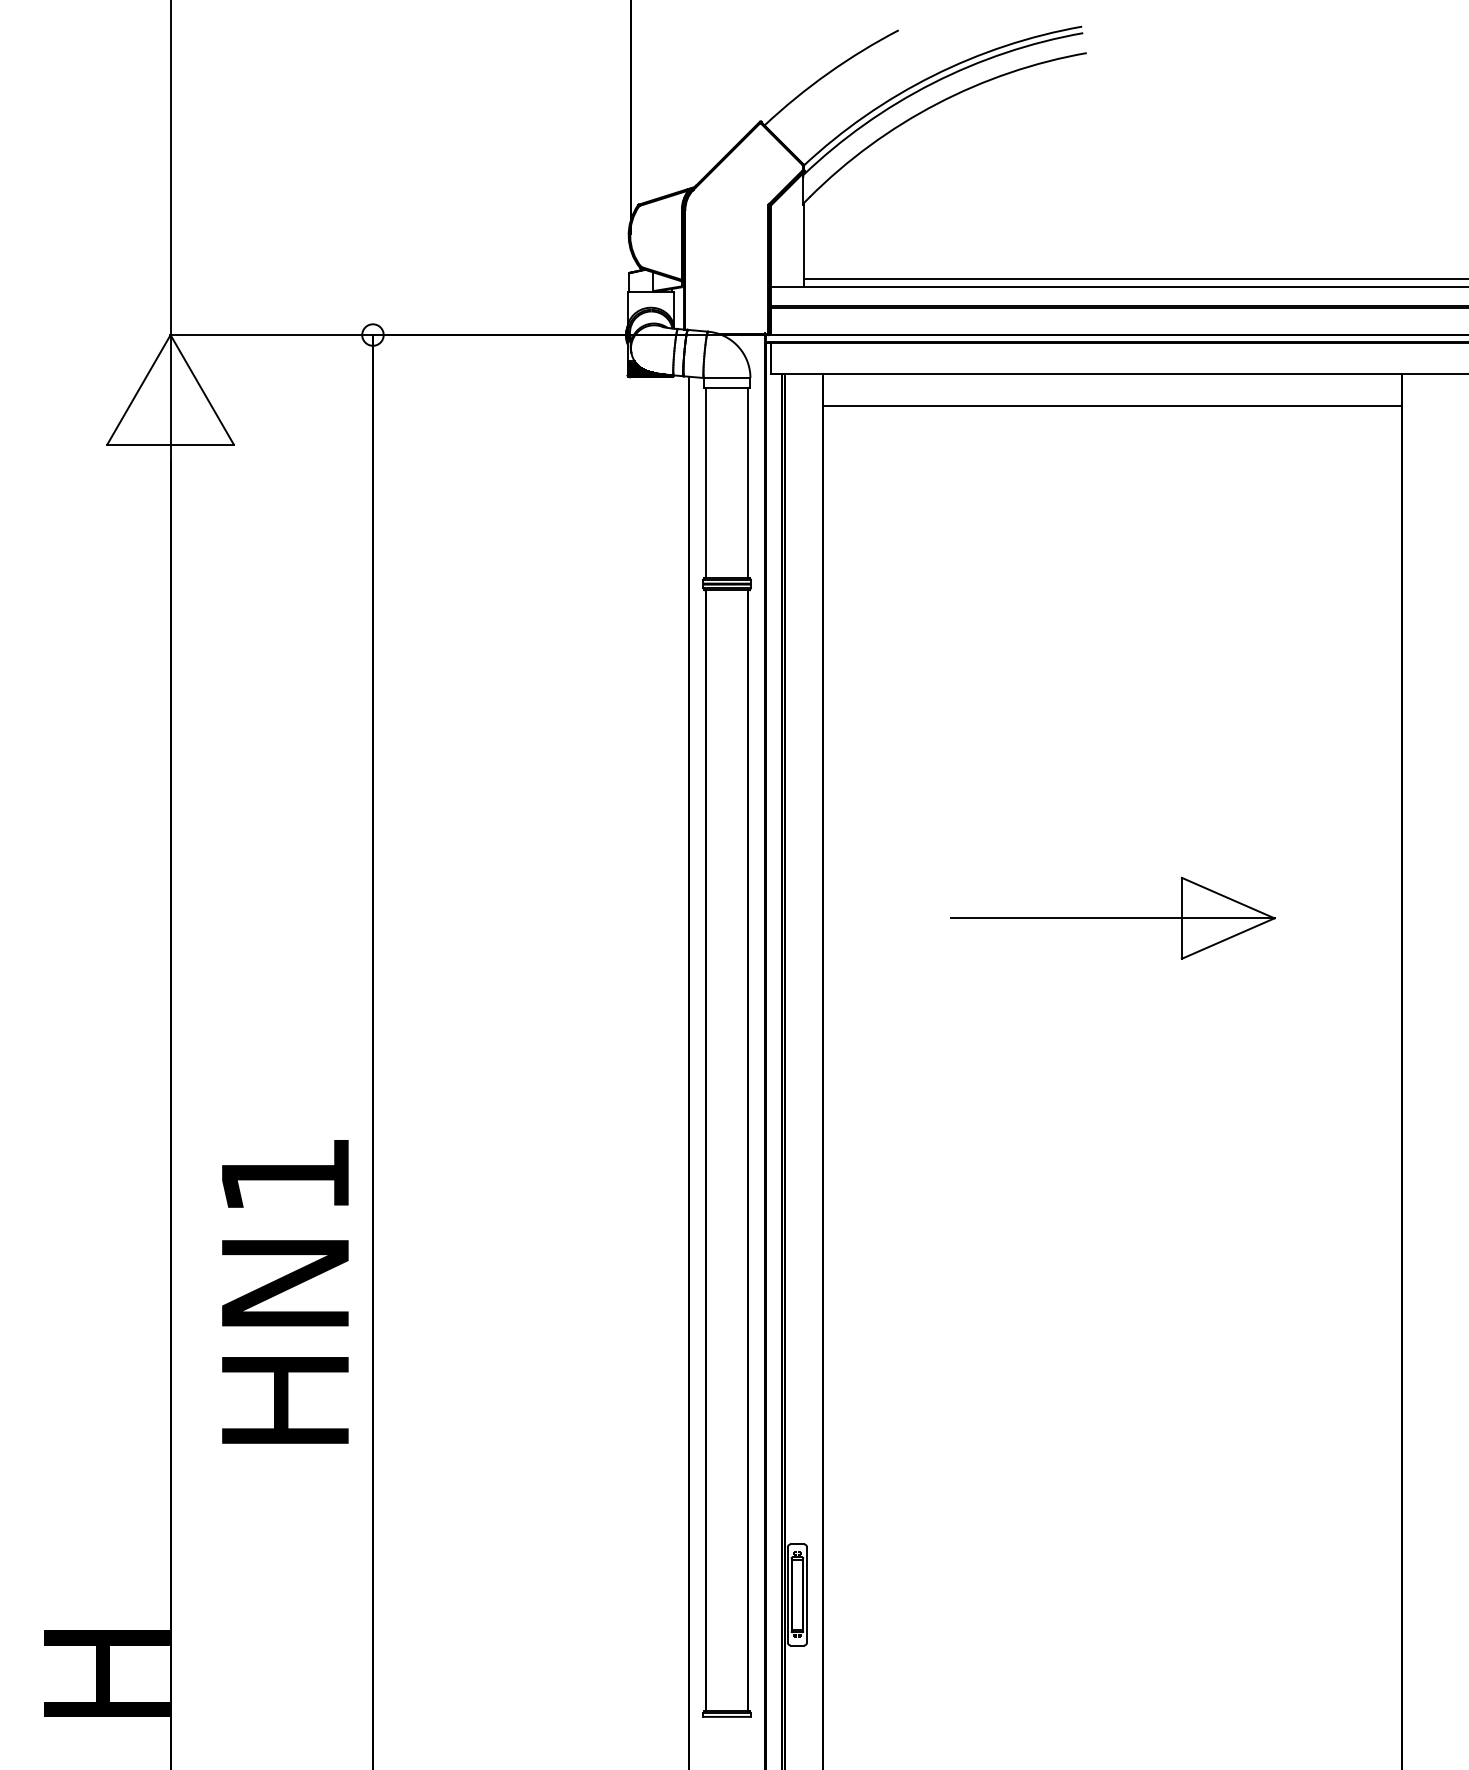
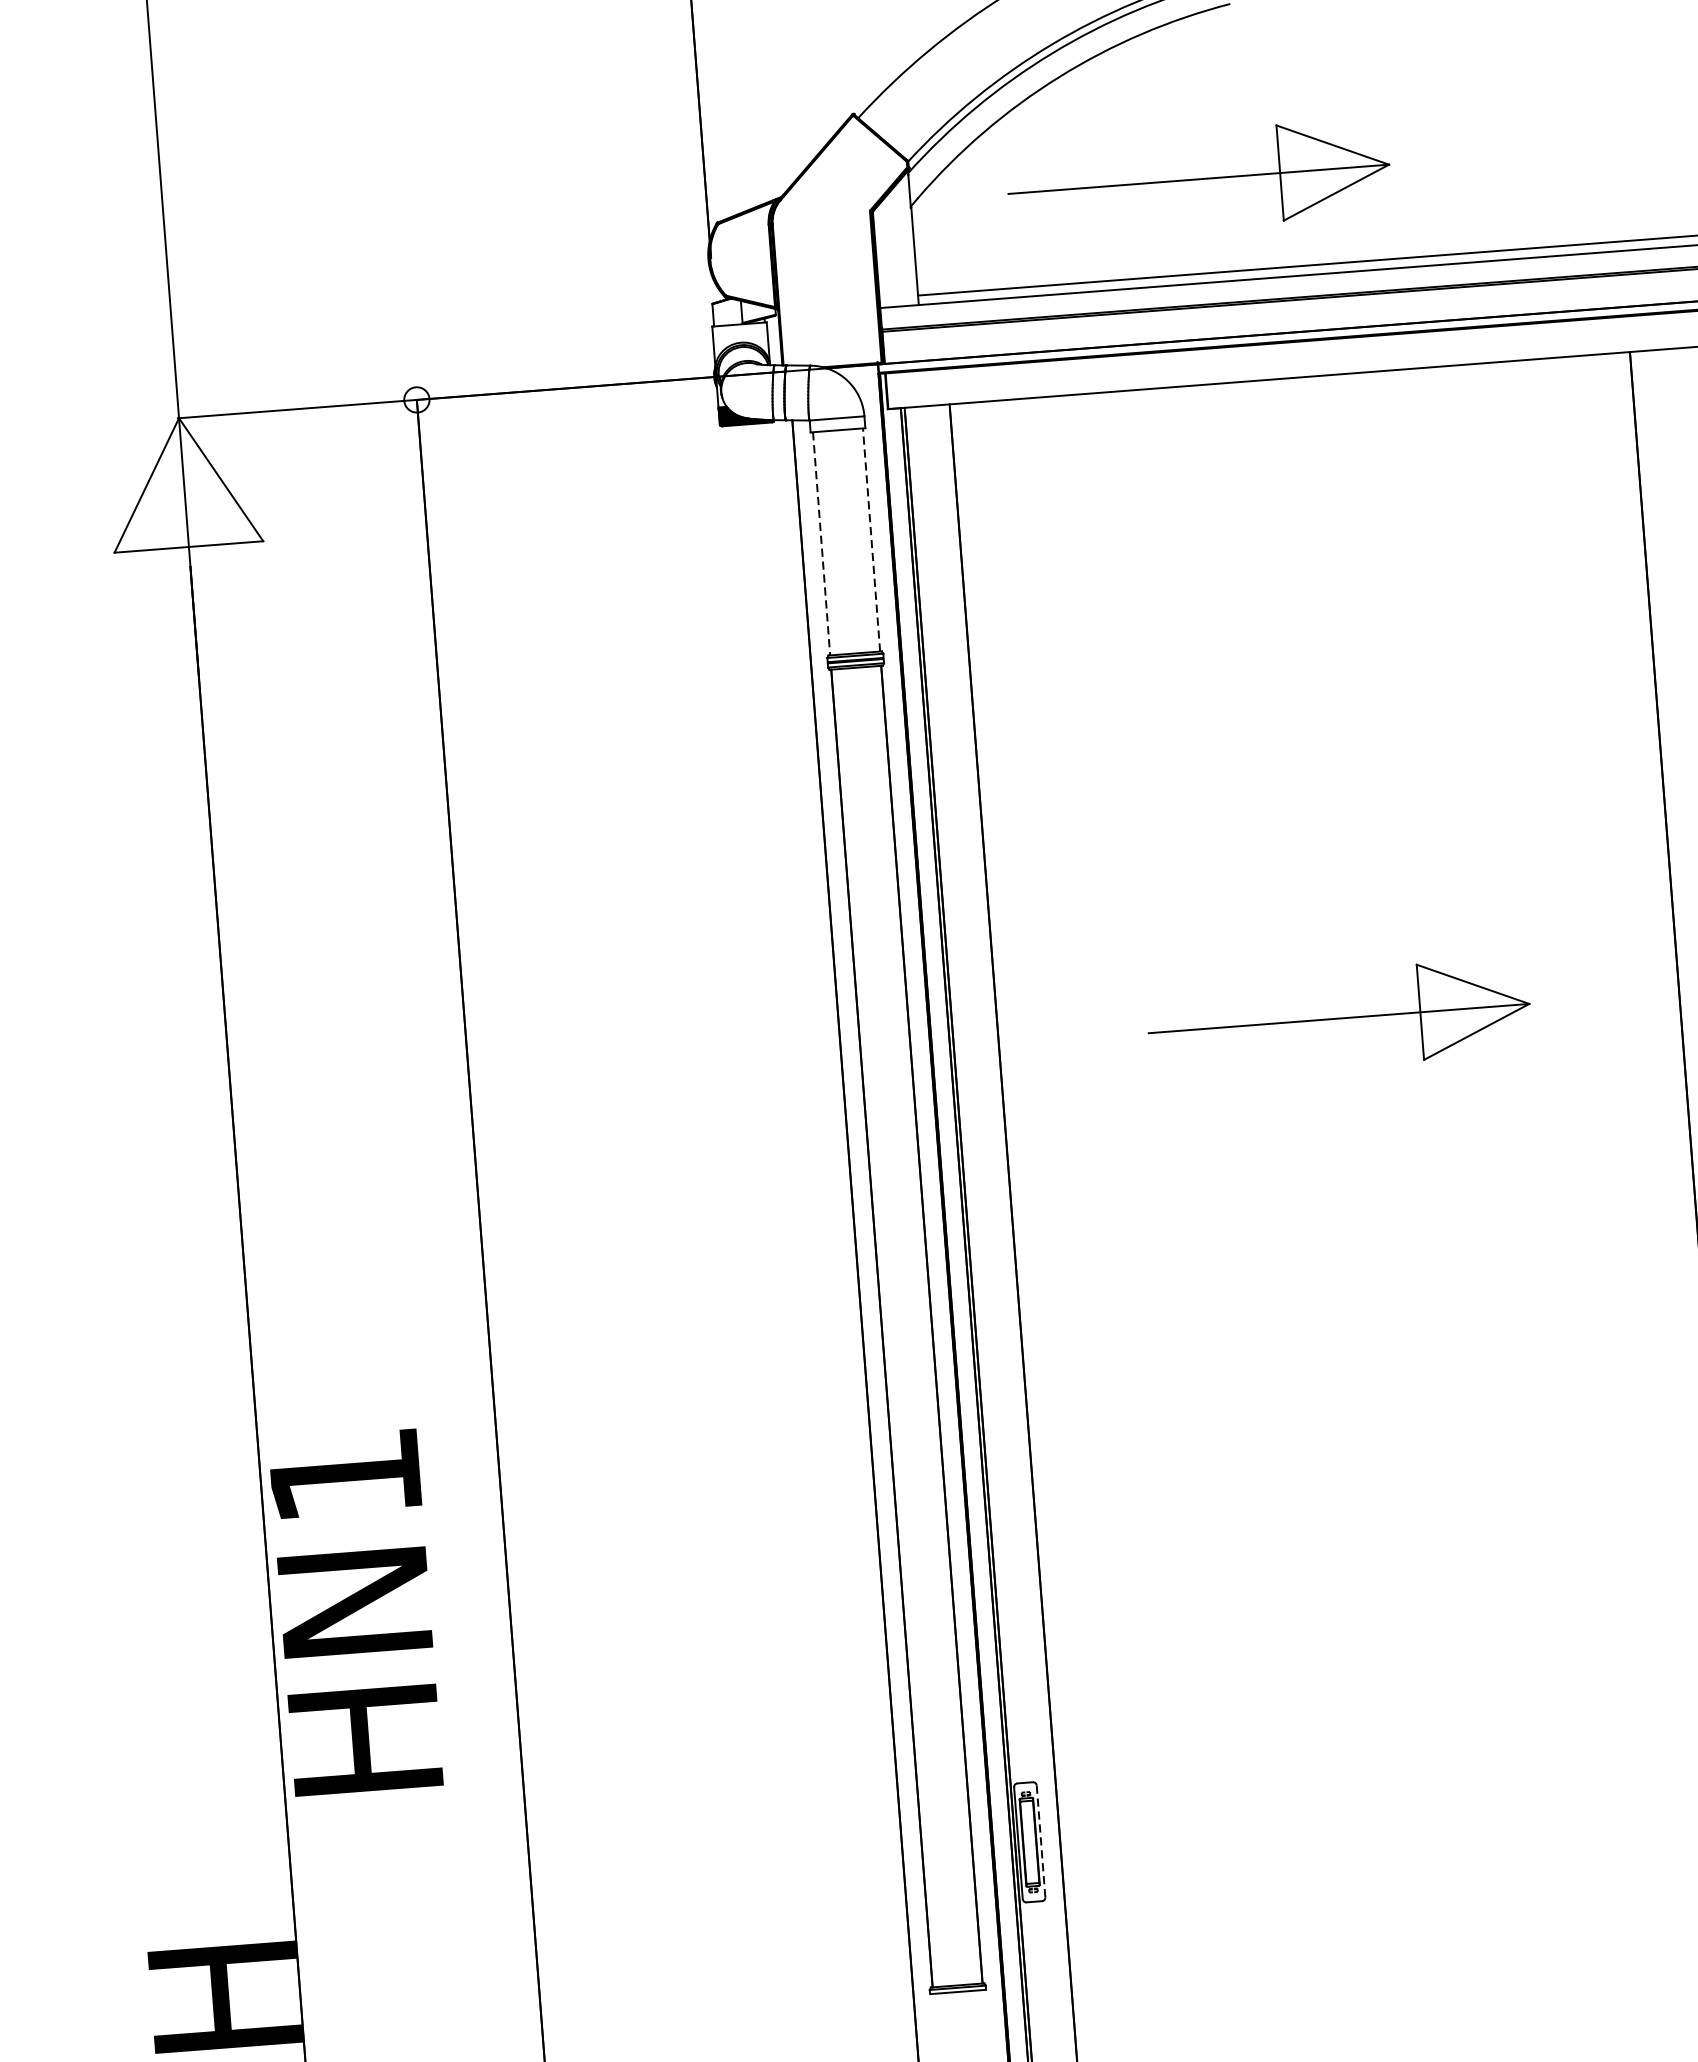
part: (1048, 198) -> (1198, 178), added
line: (1112, 405) -> (1292, 415), removed
line: (705, 483) -> (821, 544), solid -> dashed
line: (748, 483) -> (871, 540), solid -> dashed
text: (285, 1291) -> (355, 1612), moved
line: (807, 1594) -> (1041, 1840), solid -> dashed

